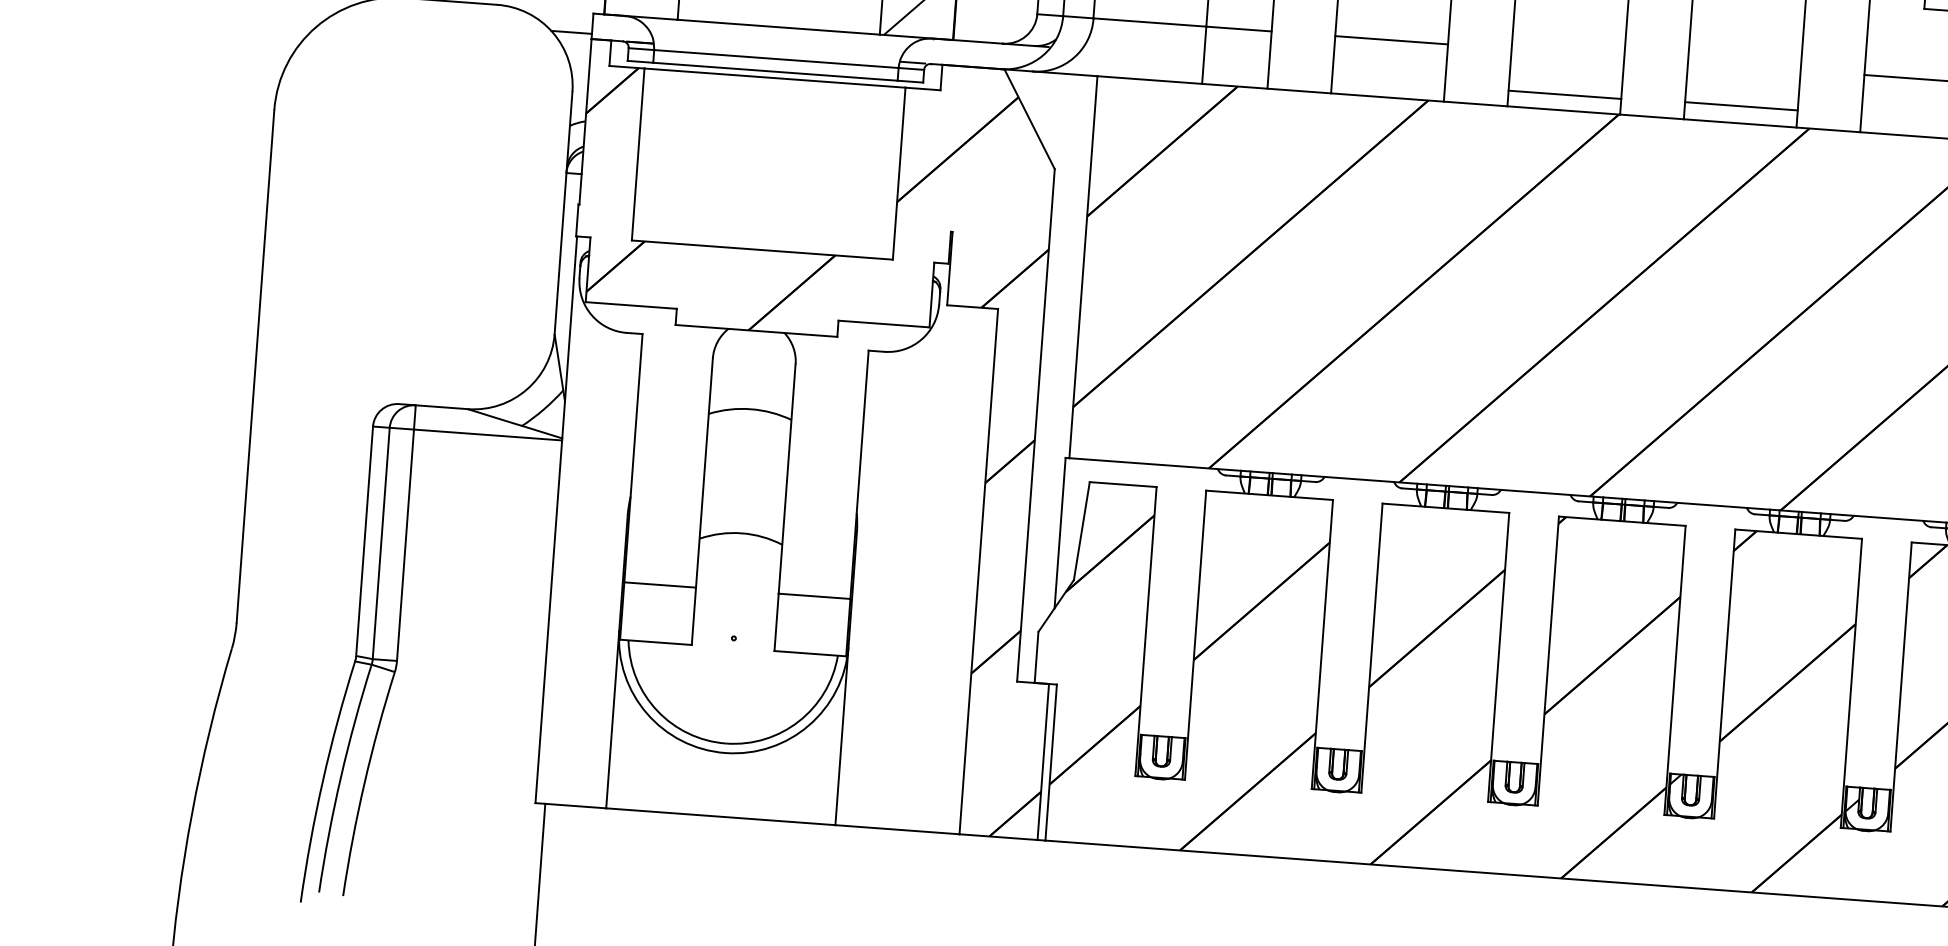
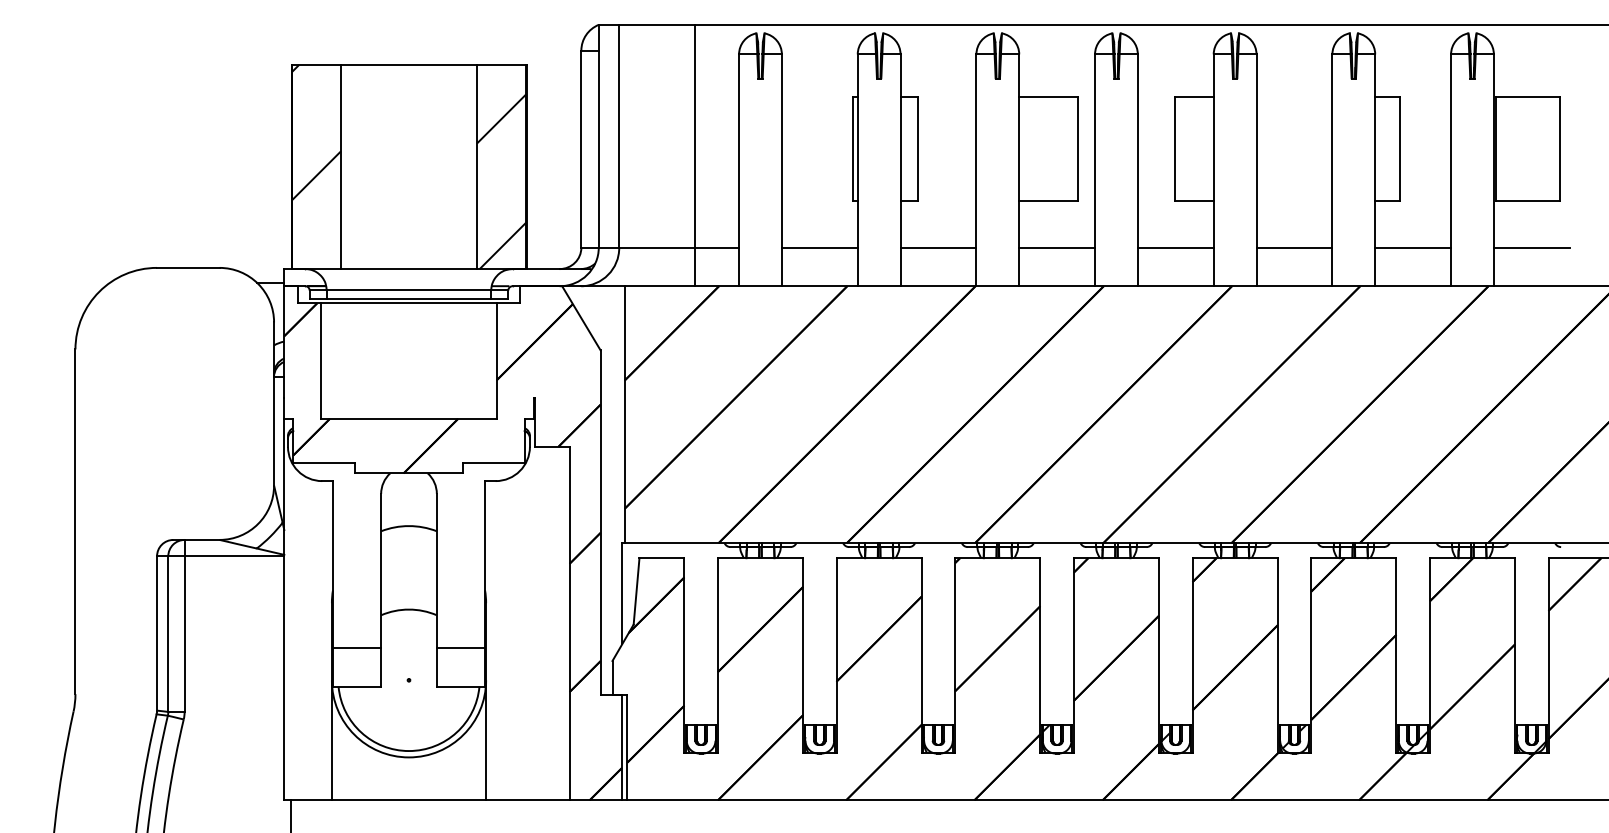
line: (1565, 94) -> (938, 247), moved
line: (1741, 106) -> (1057, 247), moved

